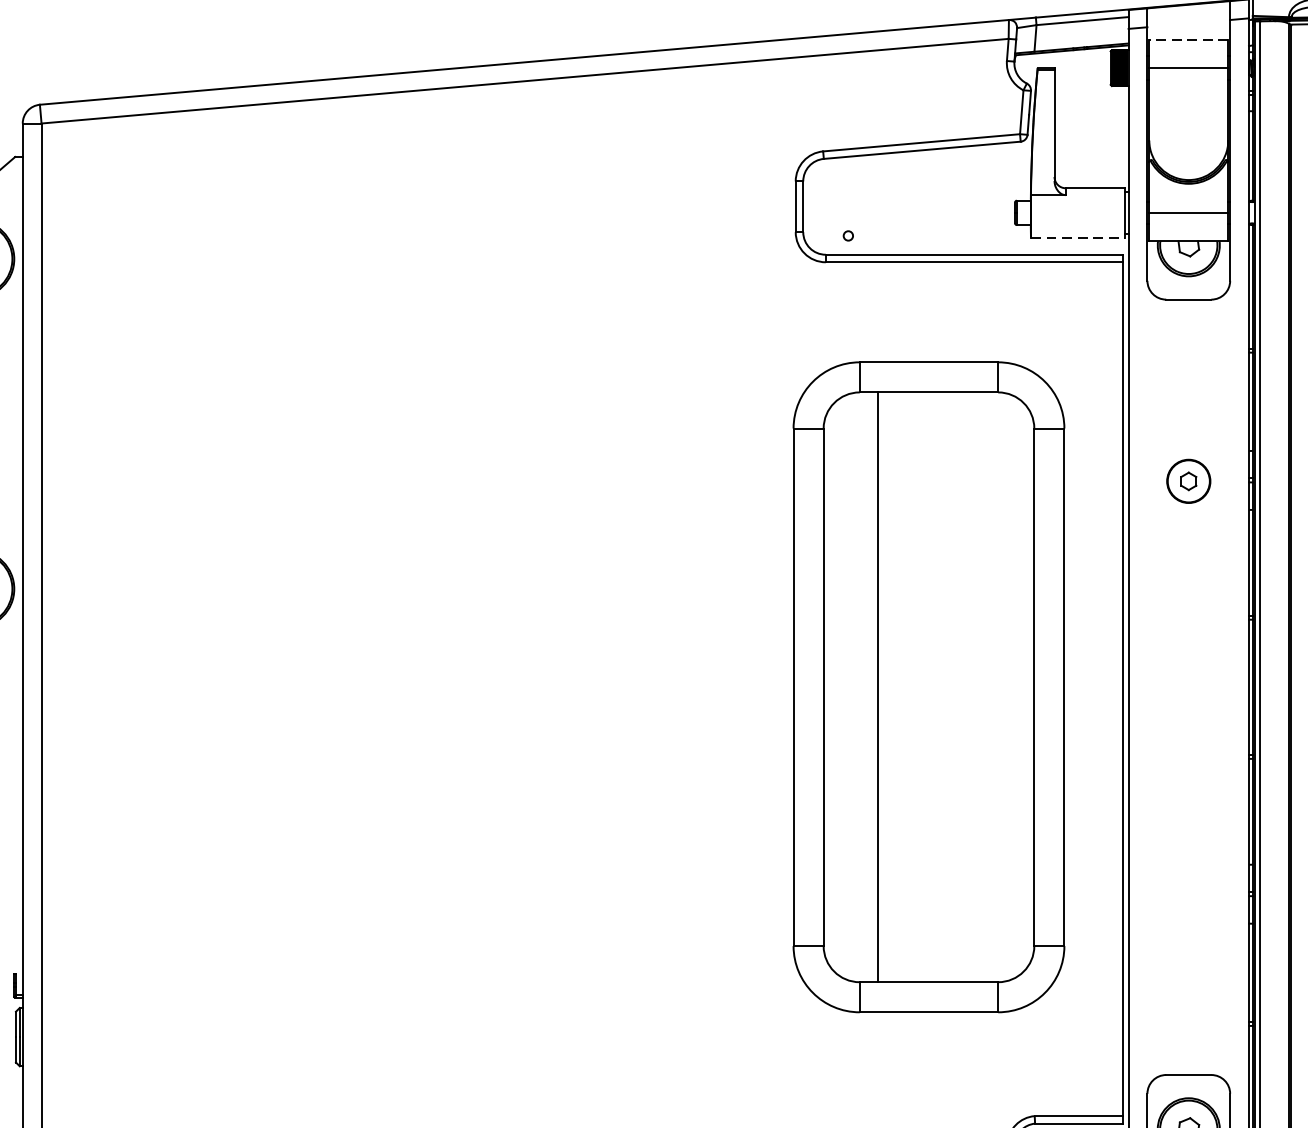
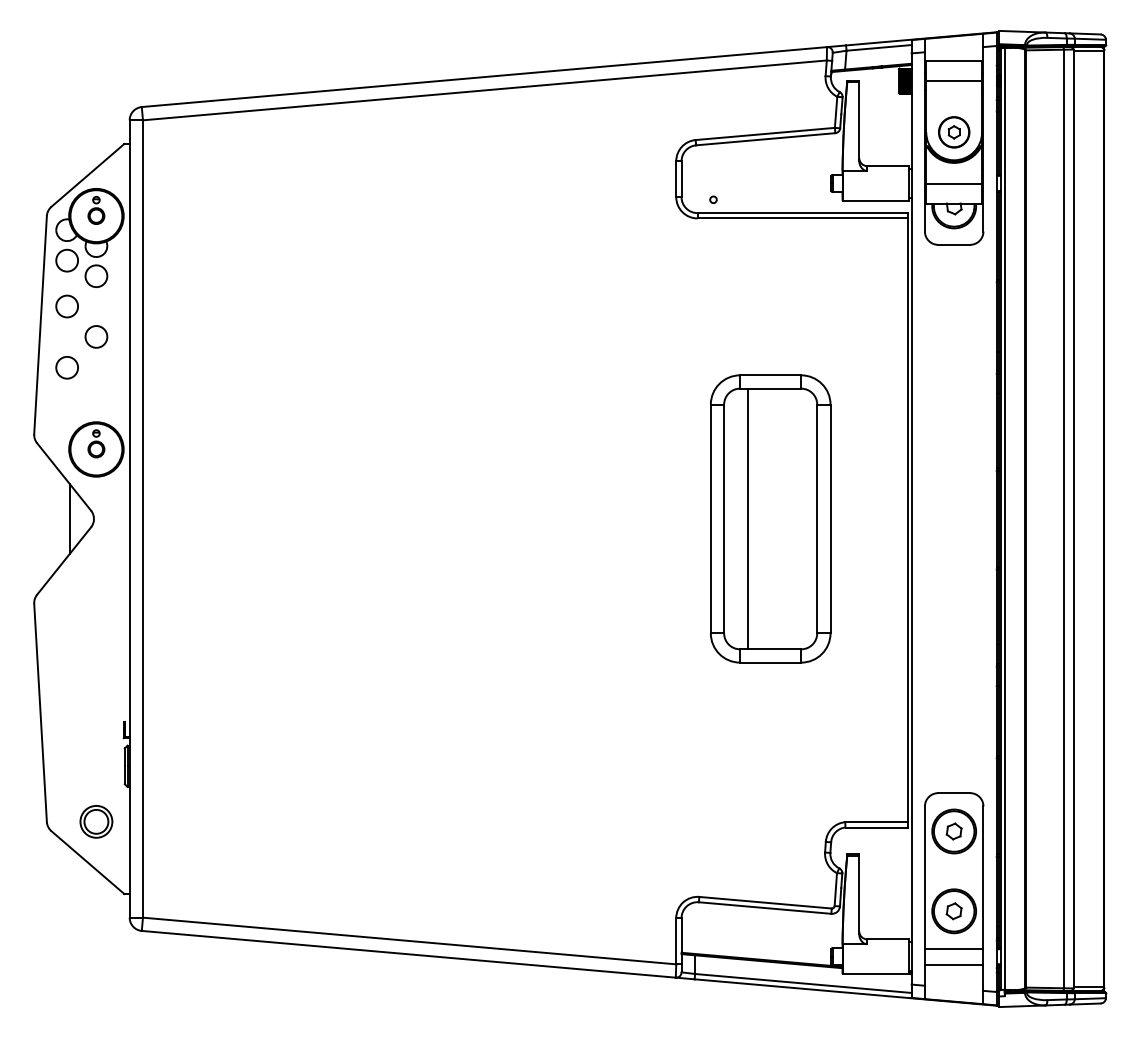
line: (1189, 40) -> (954, 61), dashed -> solid
line: (1078, 236) -> (876, 200), dashed -> solid
part: (1189, 481) -> (954, 132), moved
part: (929, 686) -> (770, 518), size x0.62

